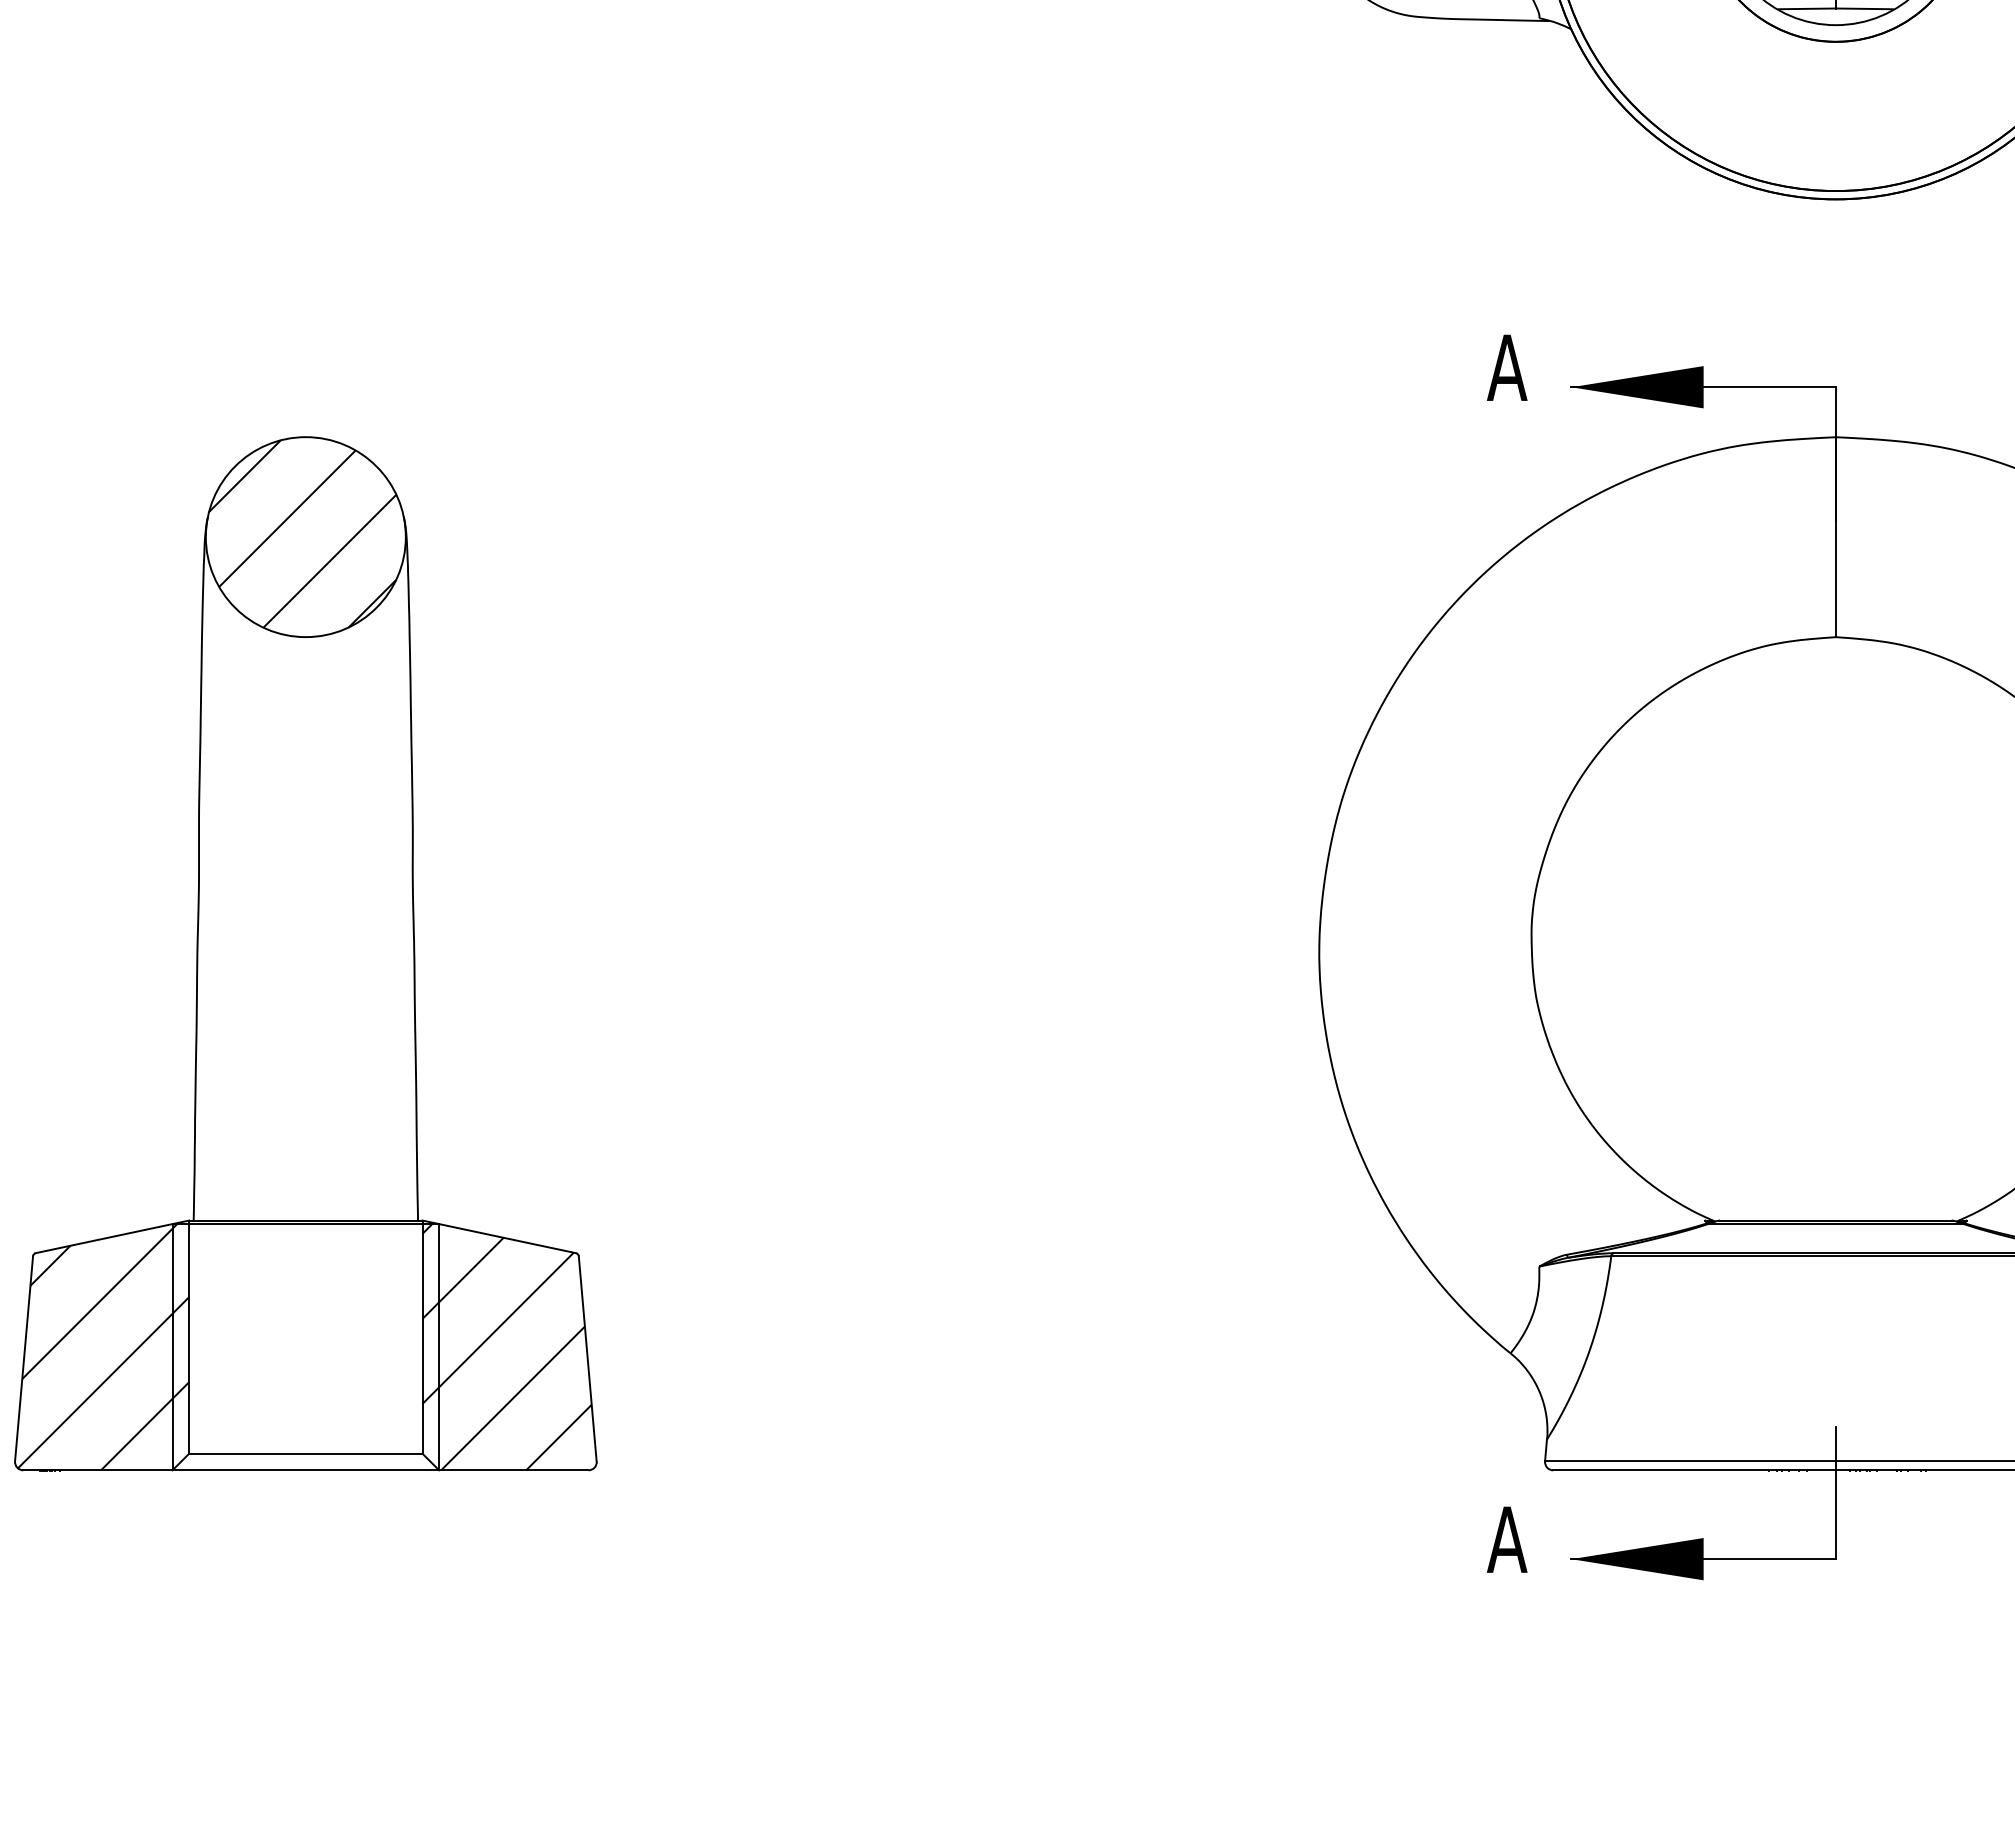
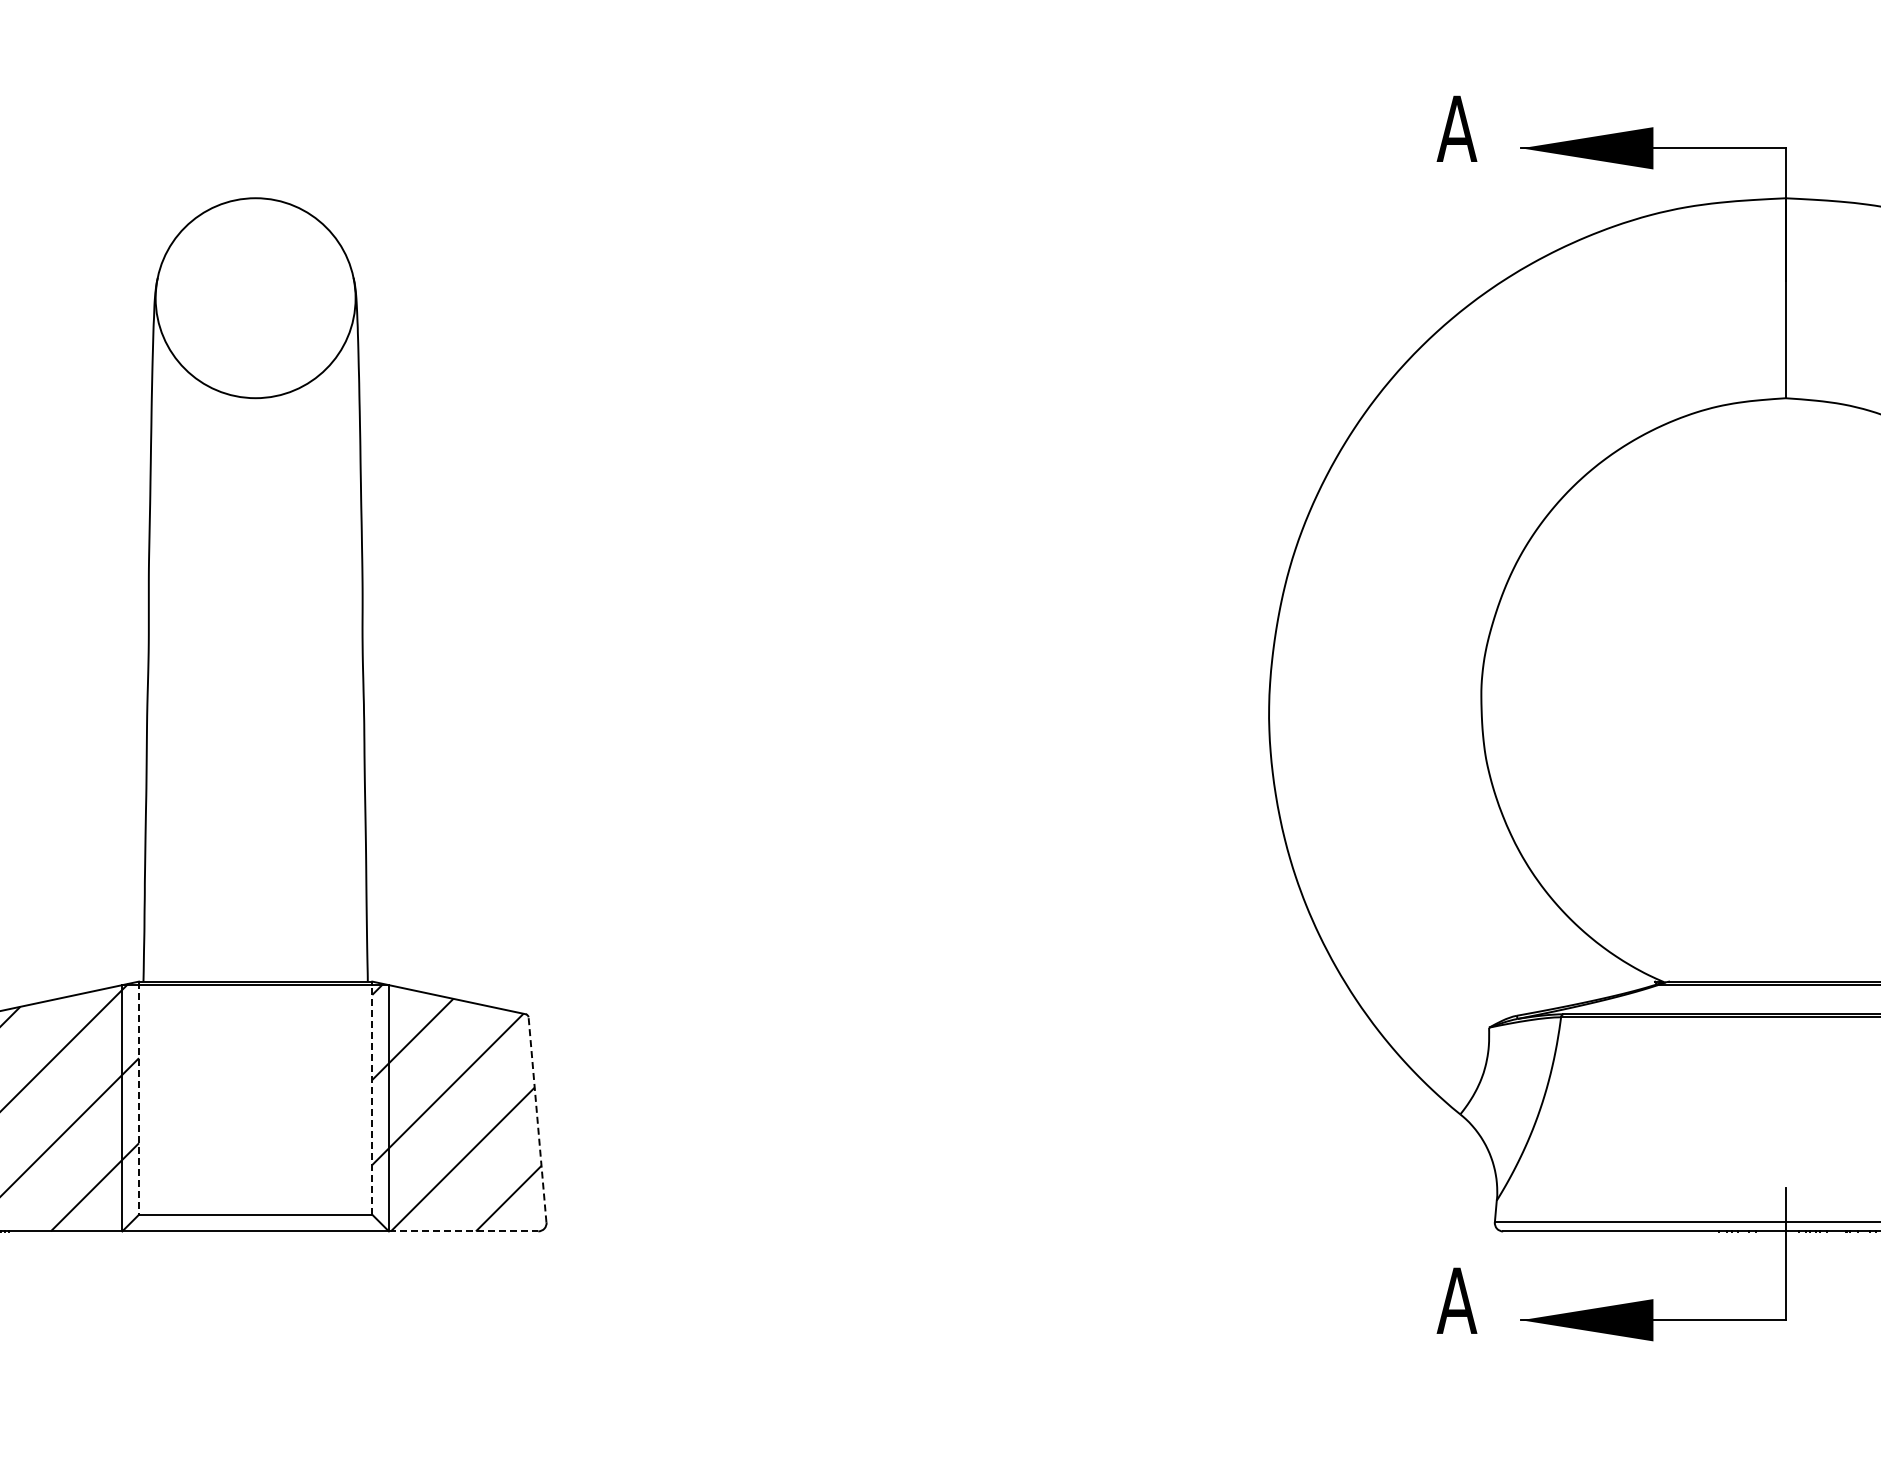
hatch: (302, 533) -> (252, 294), removed
line: (189, 1337) -> (139, 1098), solid -> dashed
line: (422, 1337) -> (372, 1098), solid -> dashed
line: (587, 1358) -> (537, 1119), solid -> dashed
line: (513, 1470) -> (463, 1231), solid -> dashed

